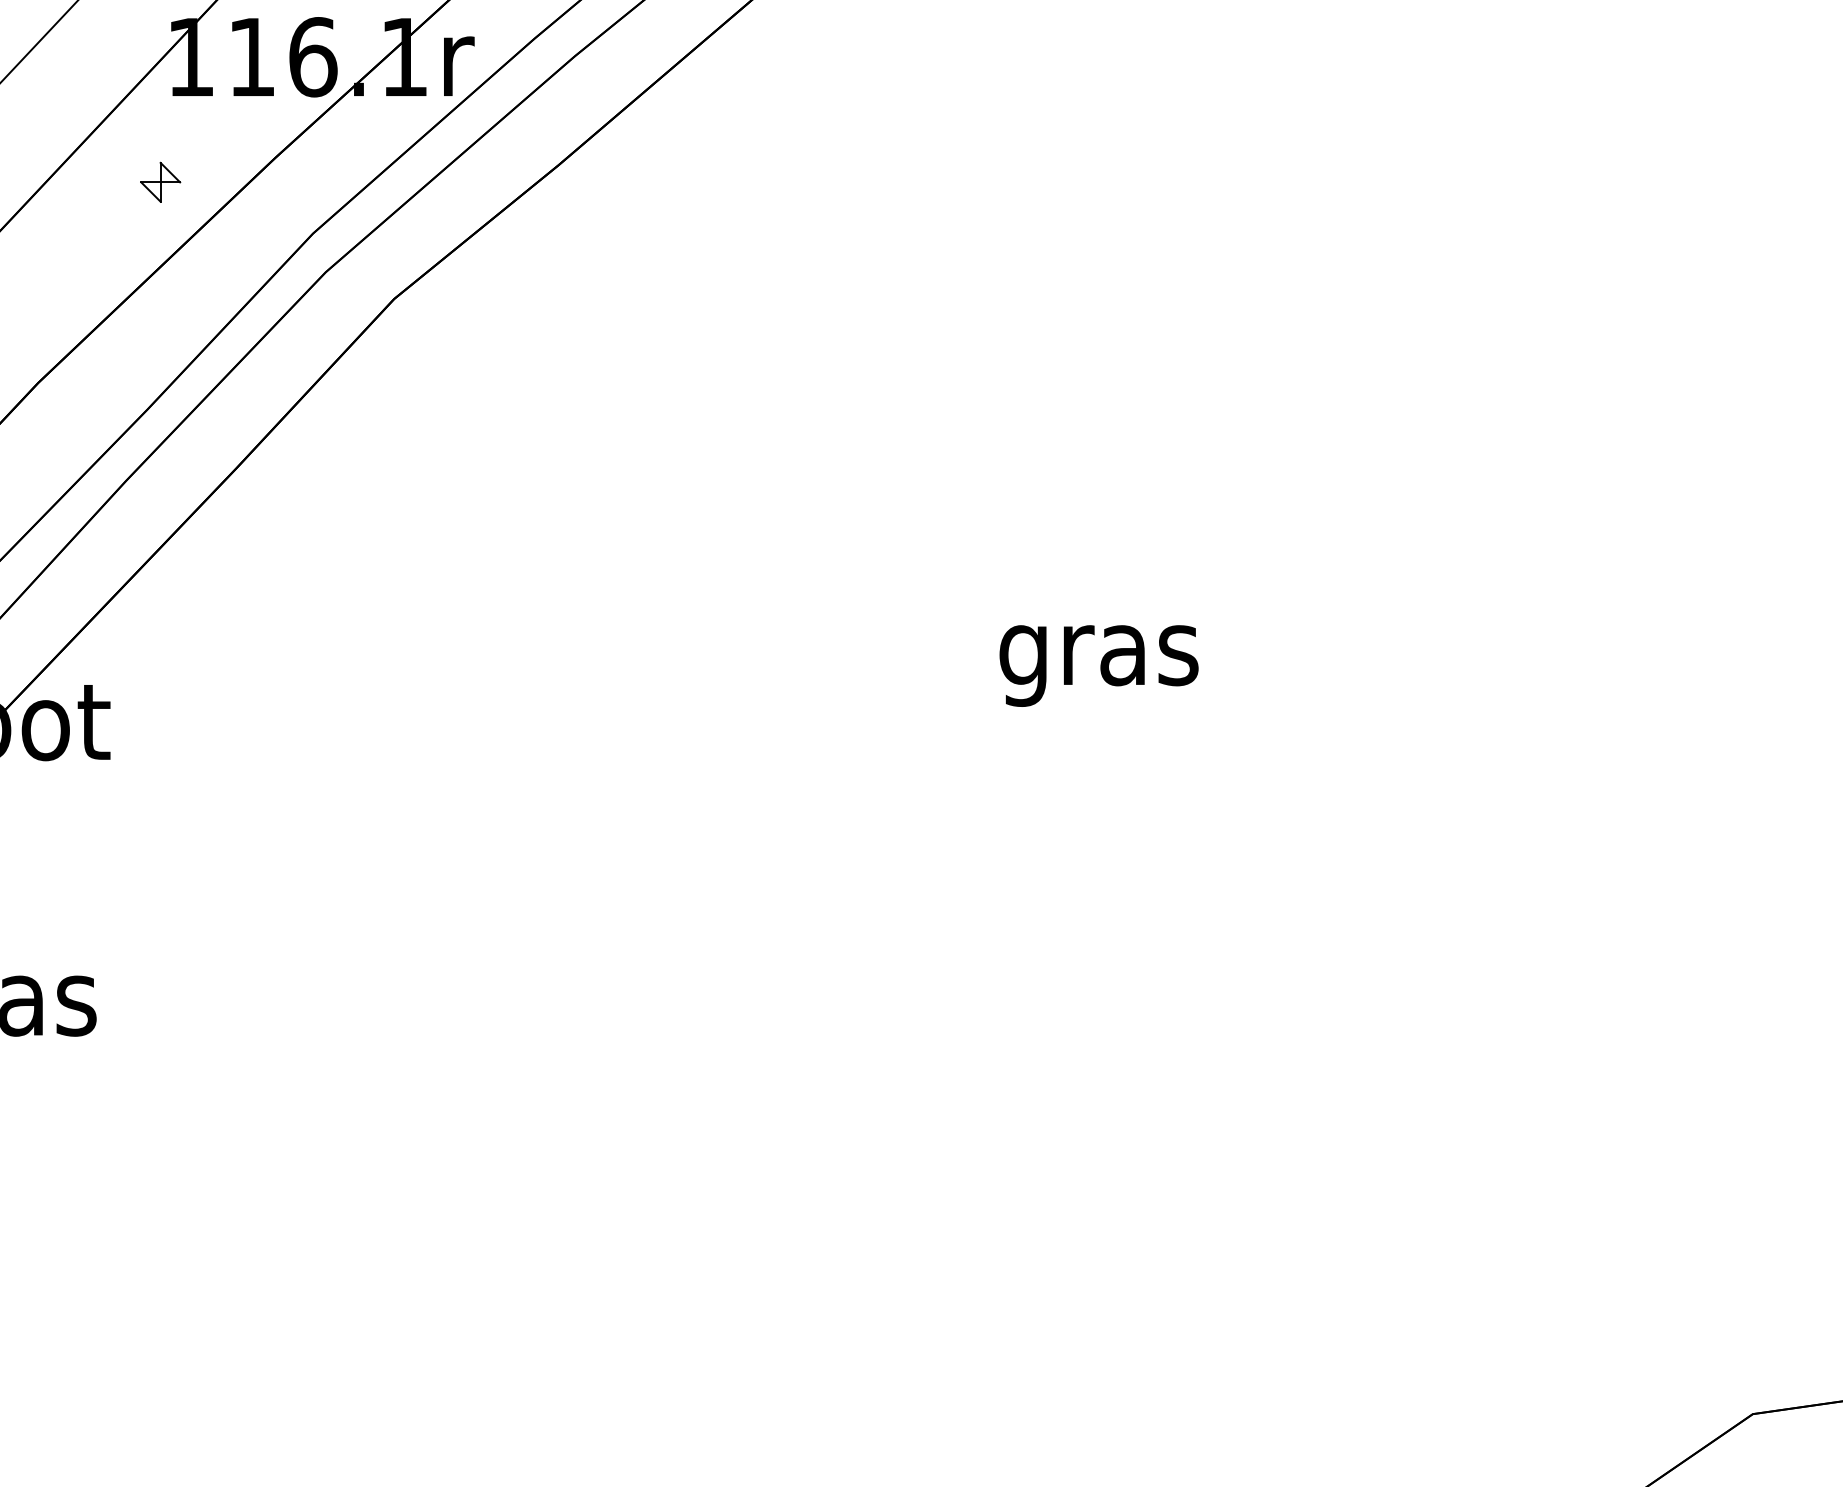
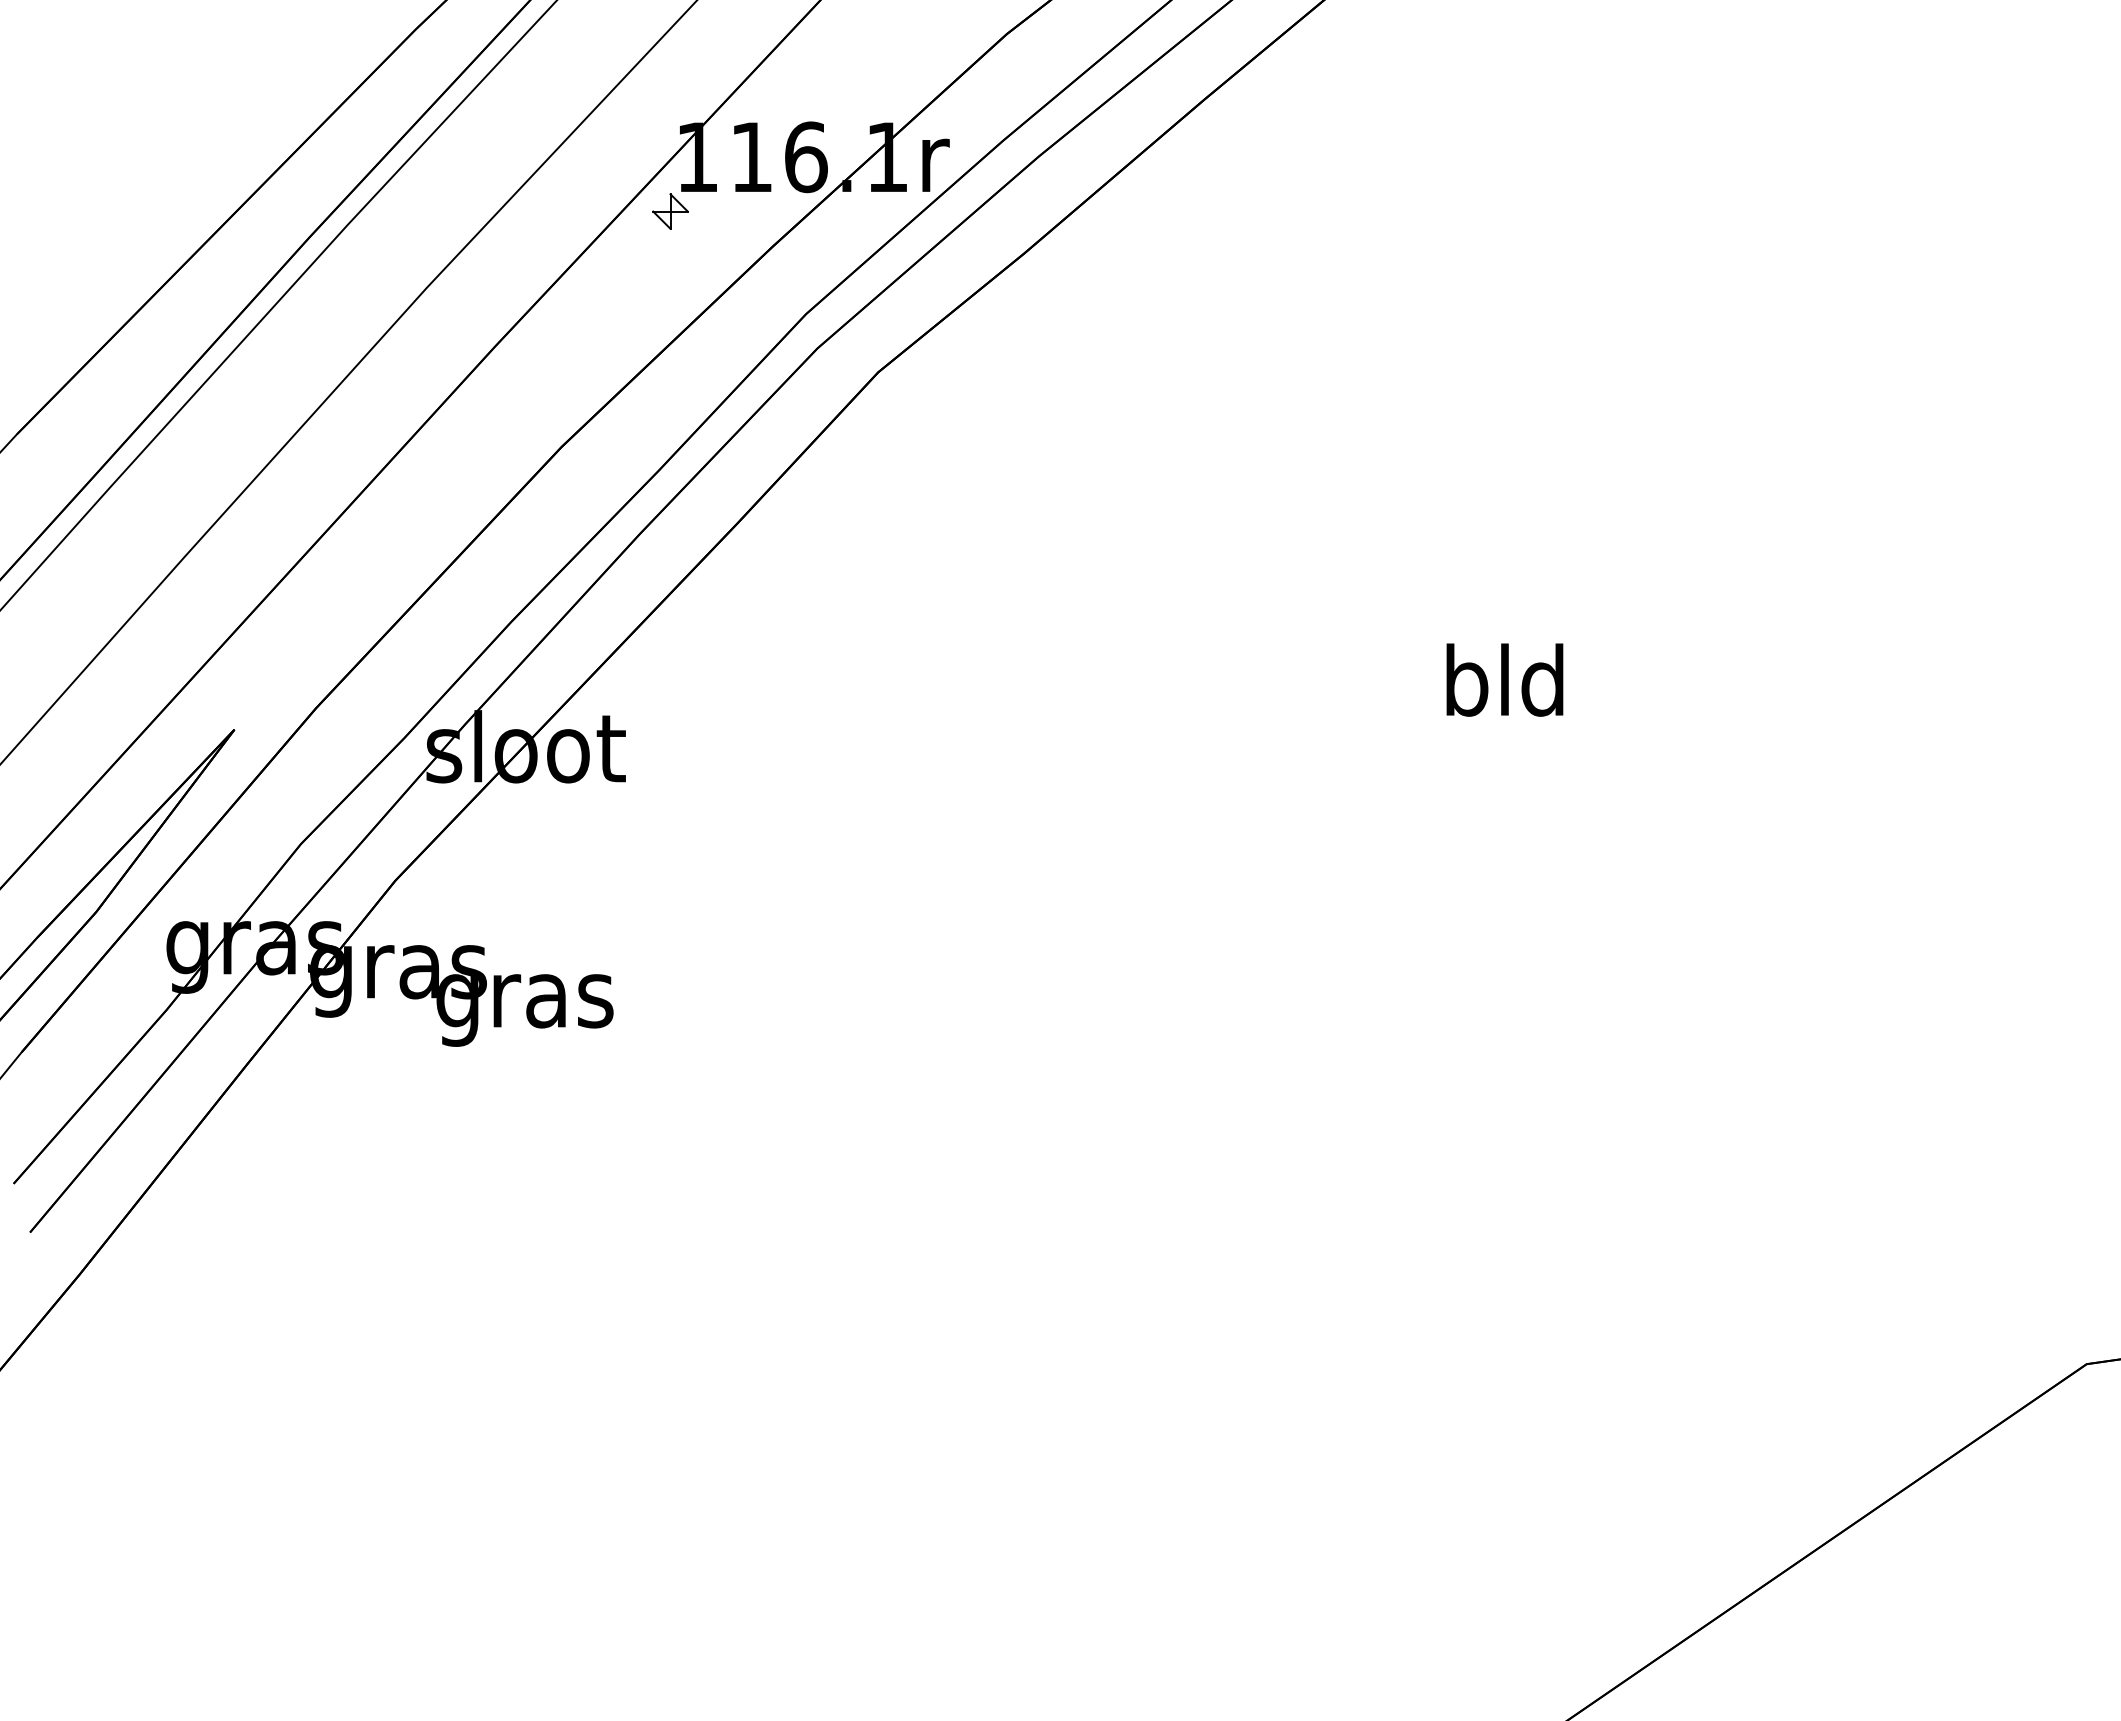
part: (160, 182) -> (670, 211), moved
text: (1098, 655) -> (1504, 689), gras -> bld

